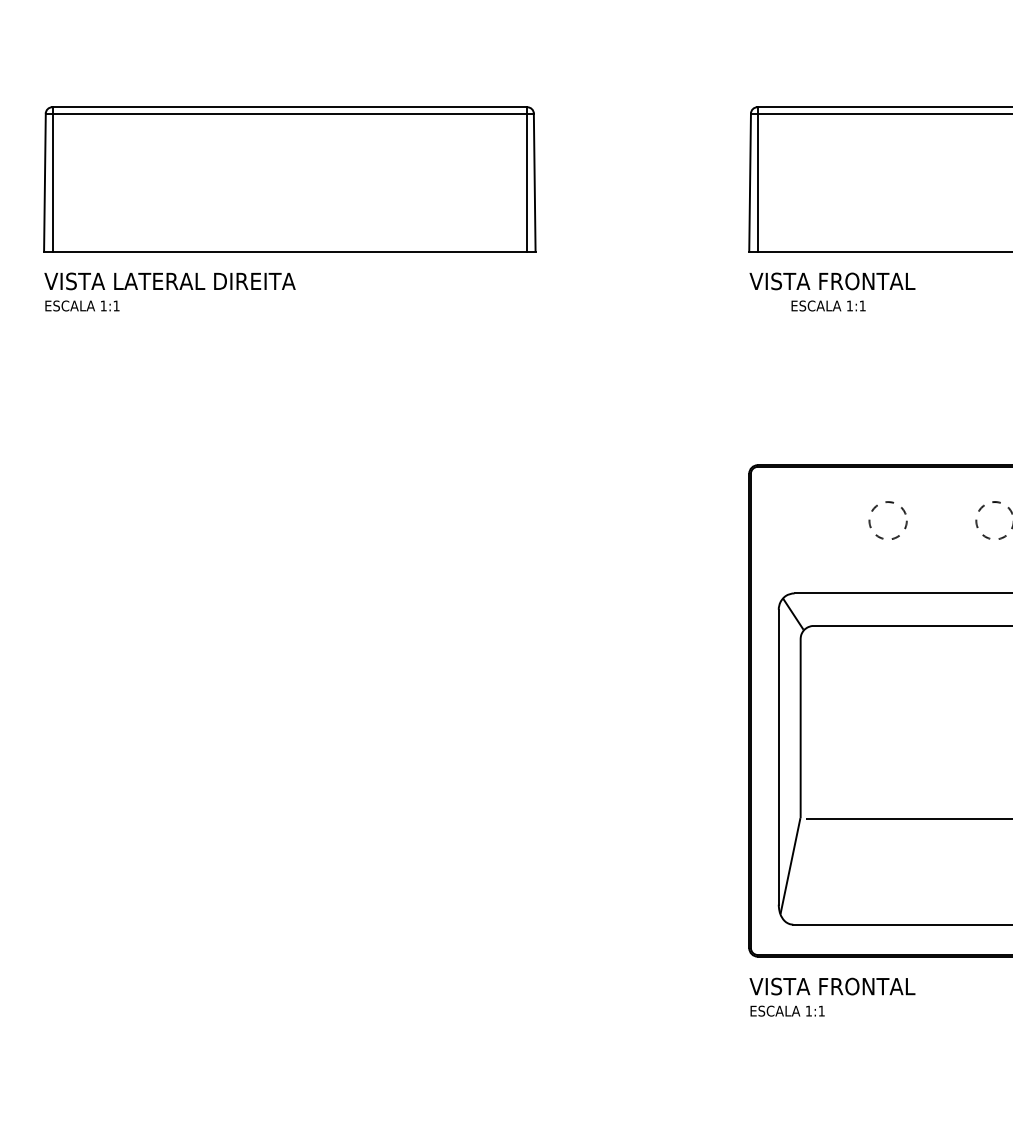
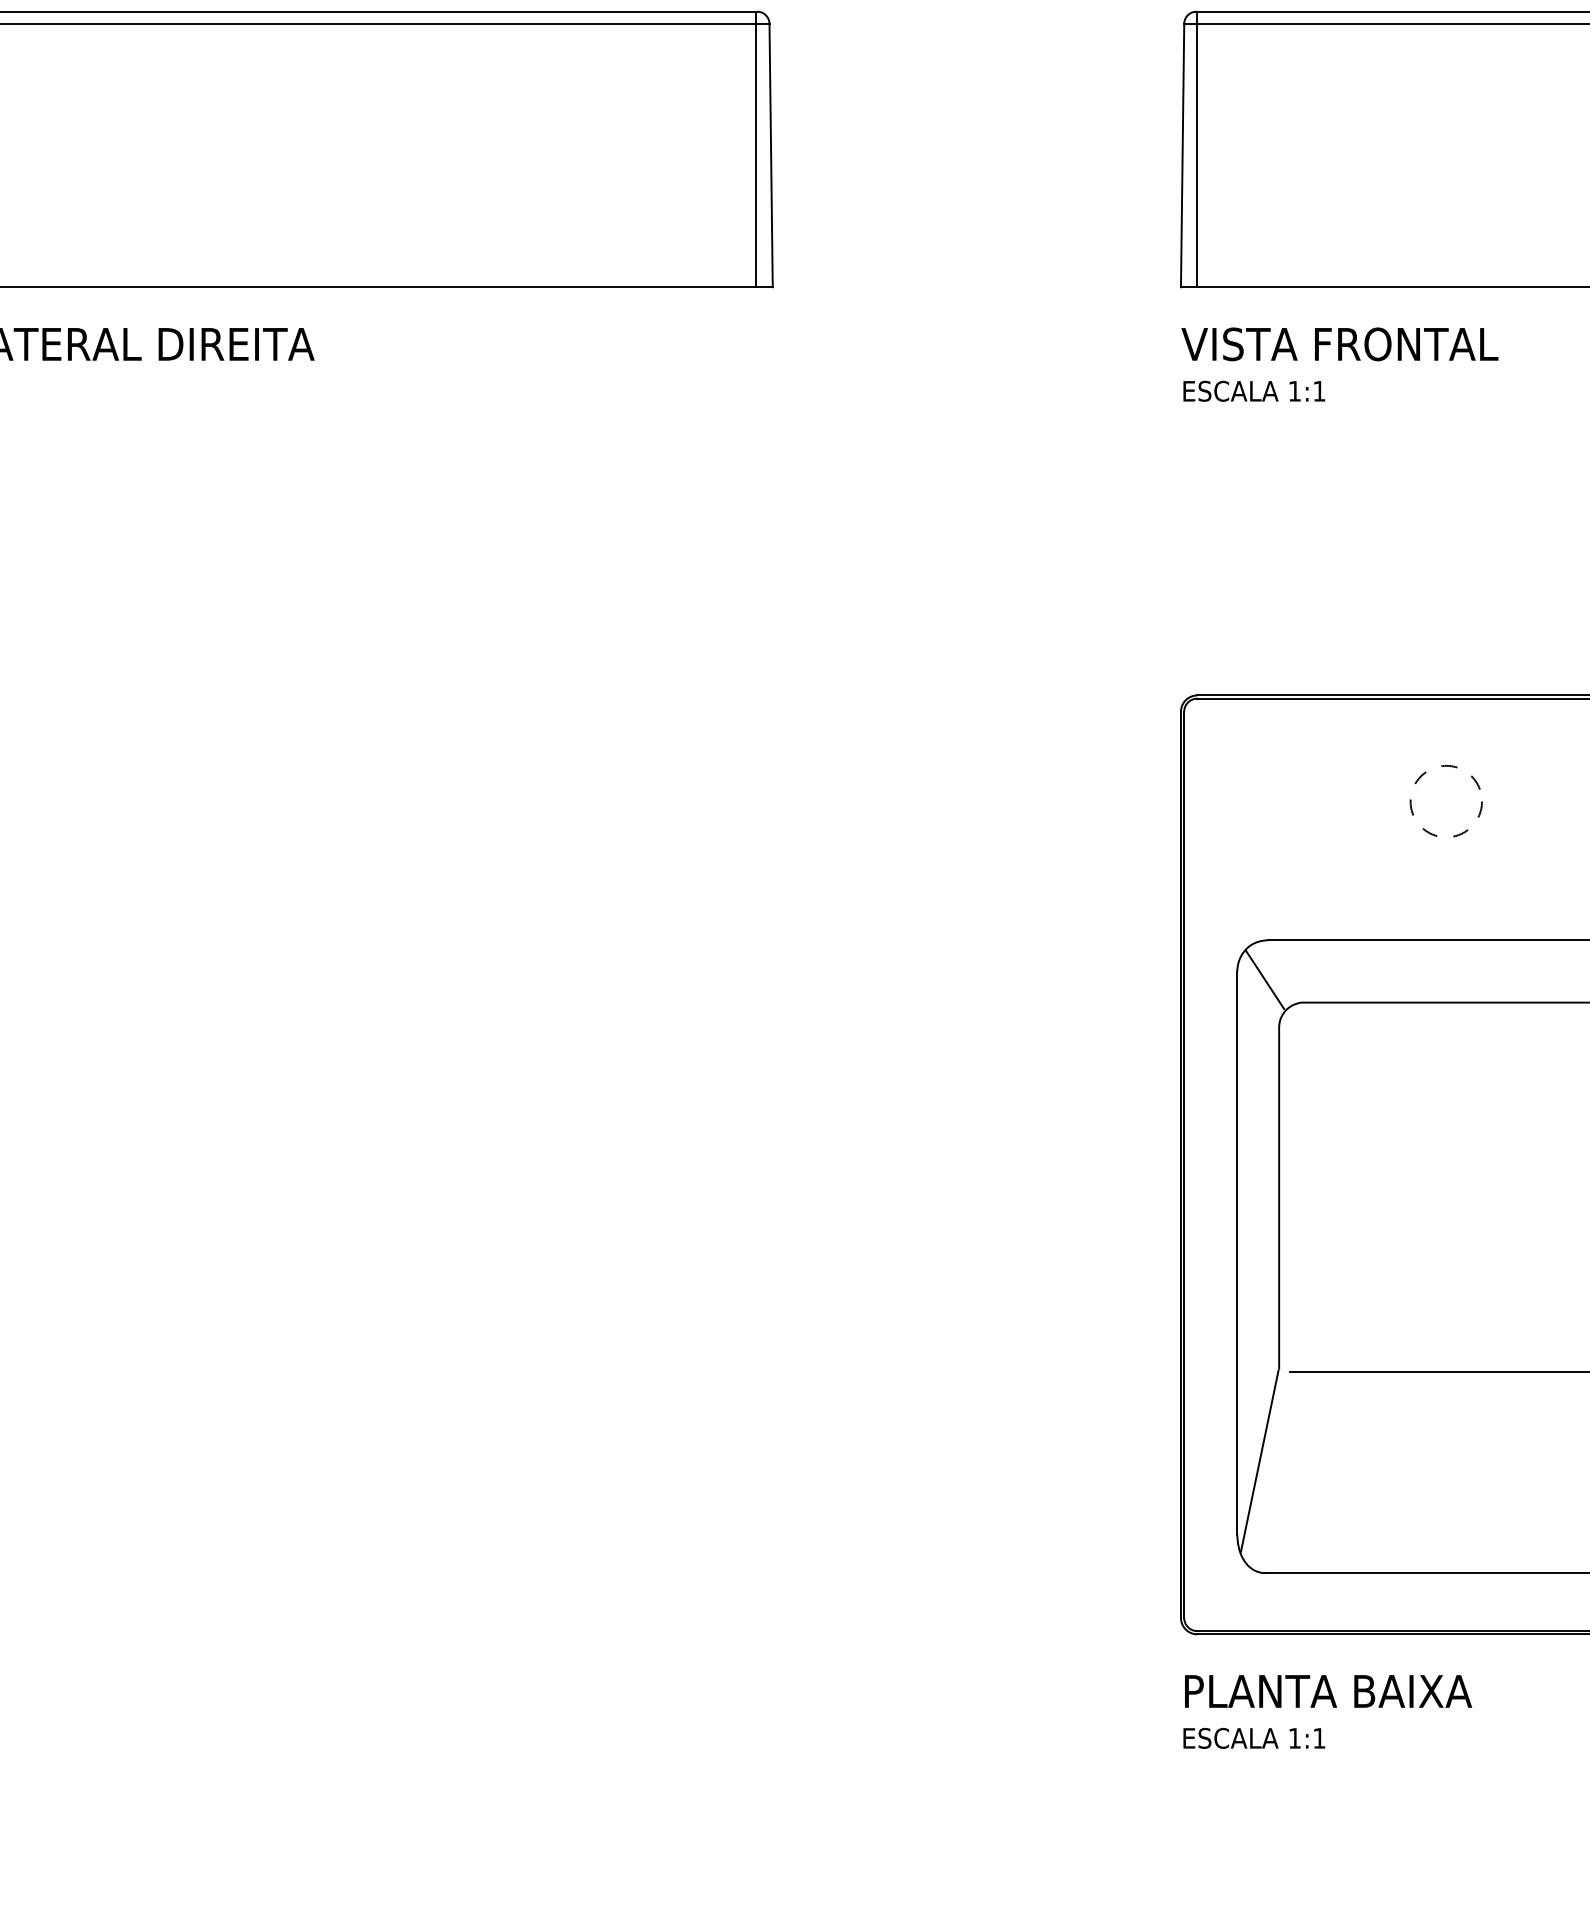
text: (828, 305) -> (1254, 390), moved
text: (832, 986) -> (1339, 1691), VISTA FRONTAL -> PLANTA BAIXA

